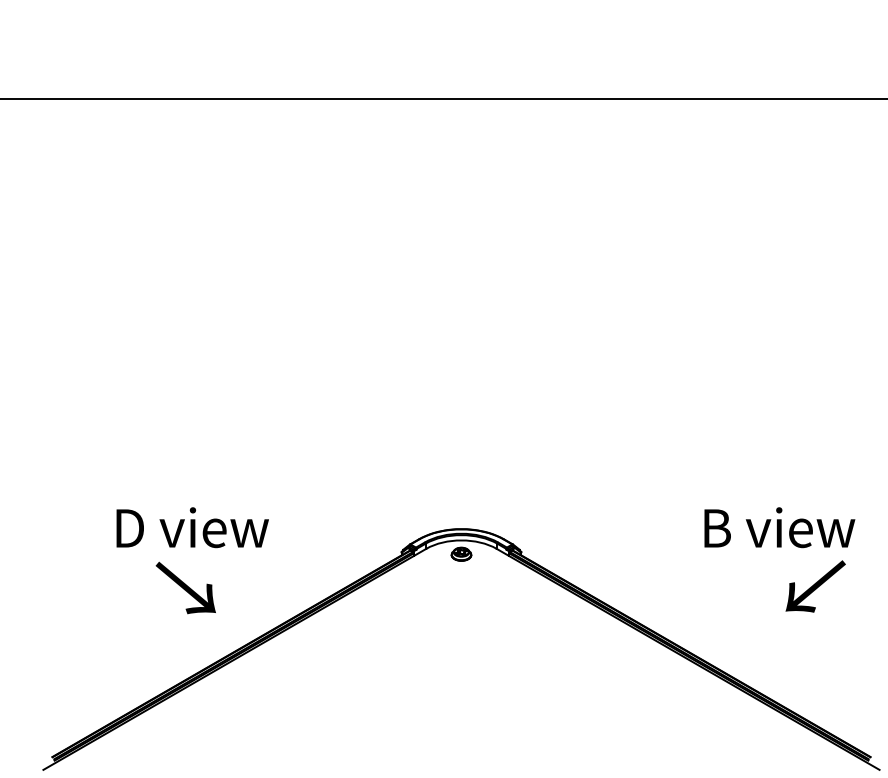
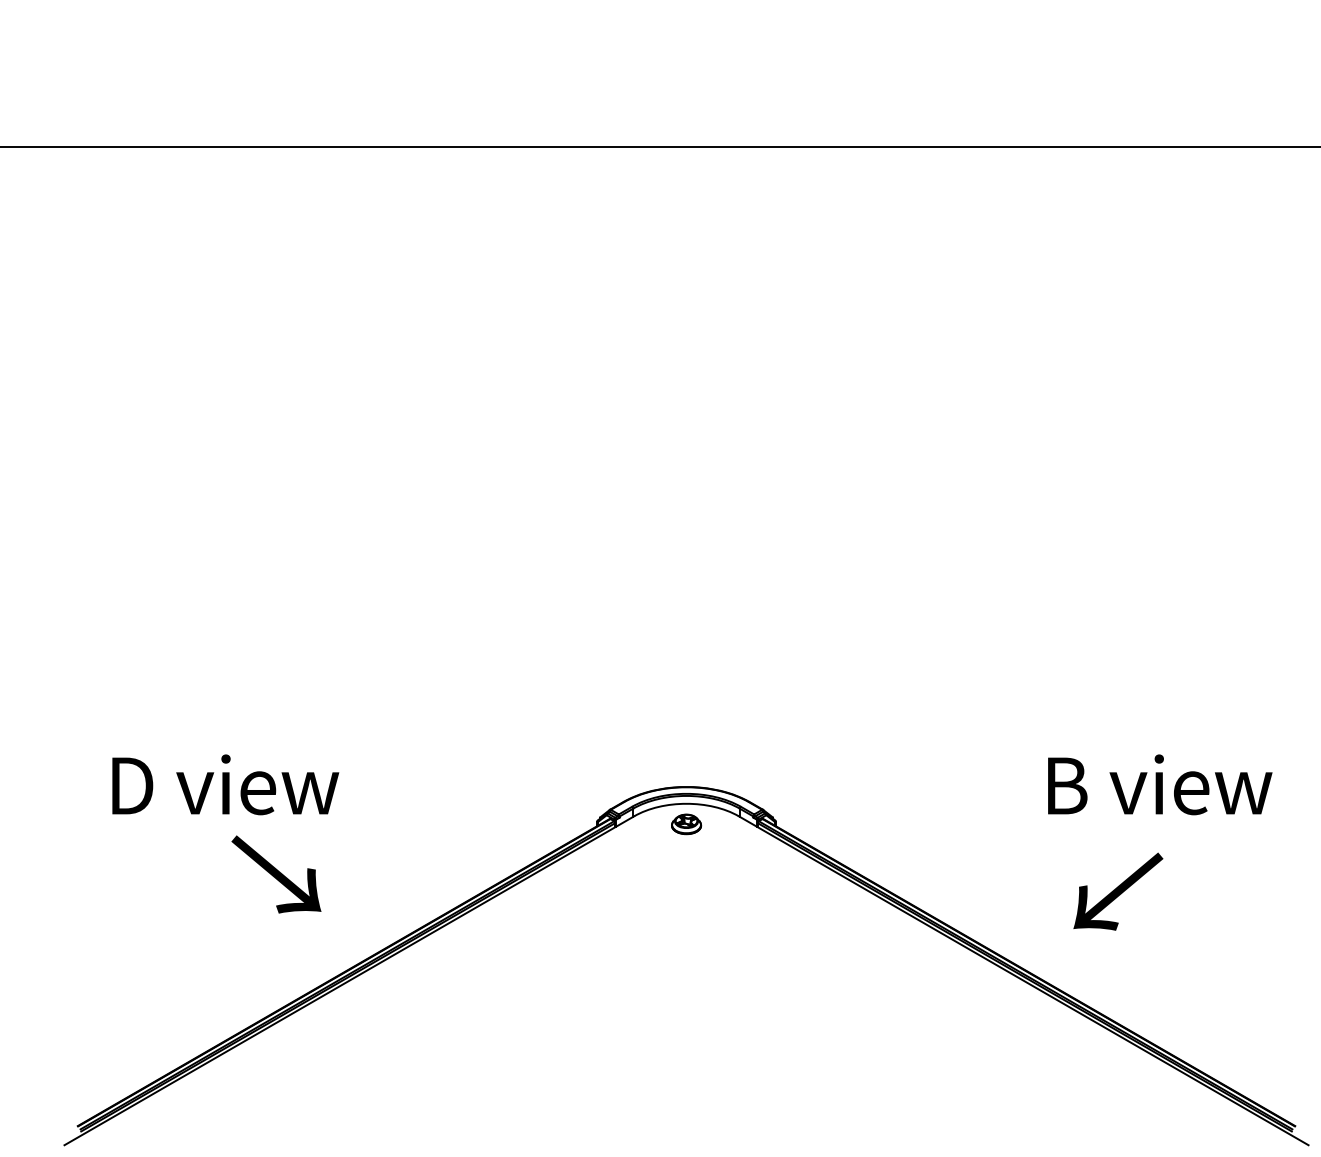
text: (192, 527) -> (225, 784), moved
text: (815, 586) -> (1117, 891), moved

